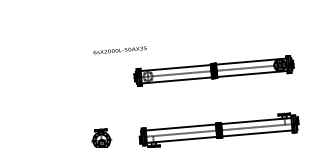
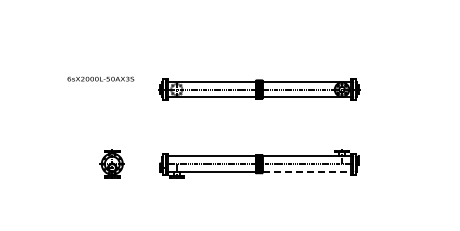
text: (119, 49) -> (100, 78), moved
line: (257, 133) -> (306, 171), solid -> dashed

